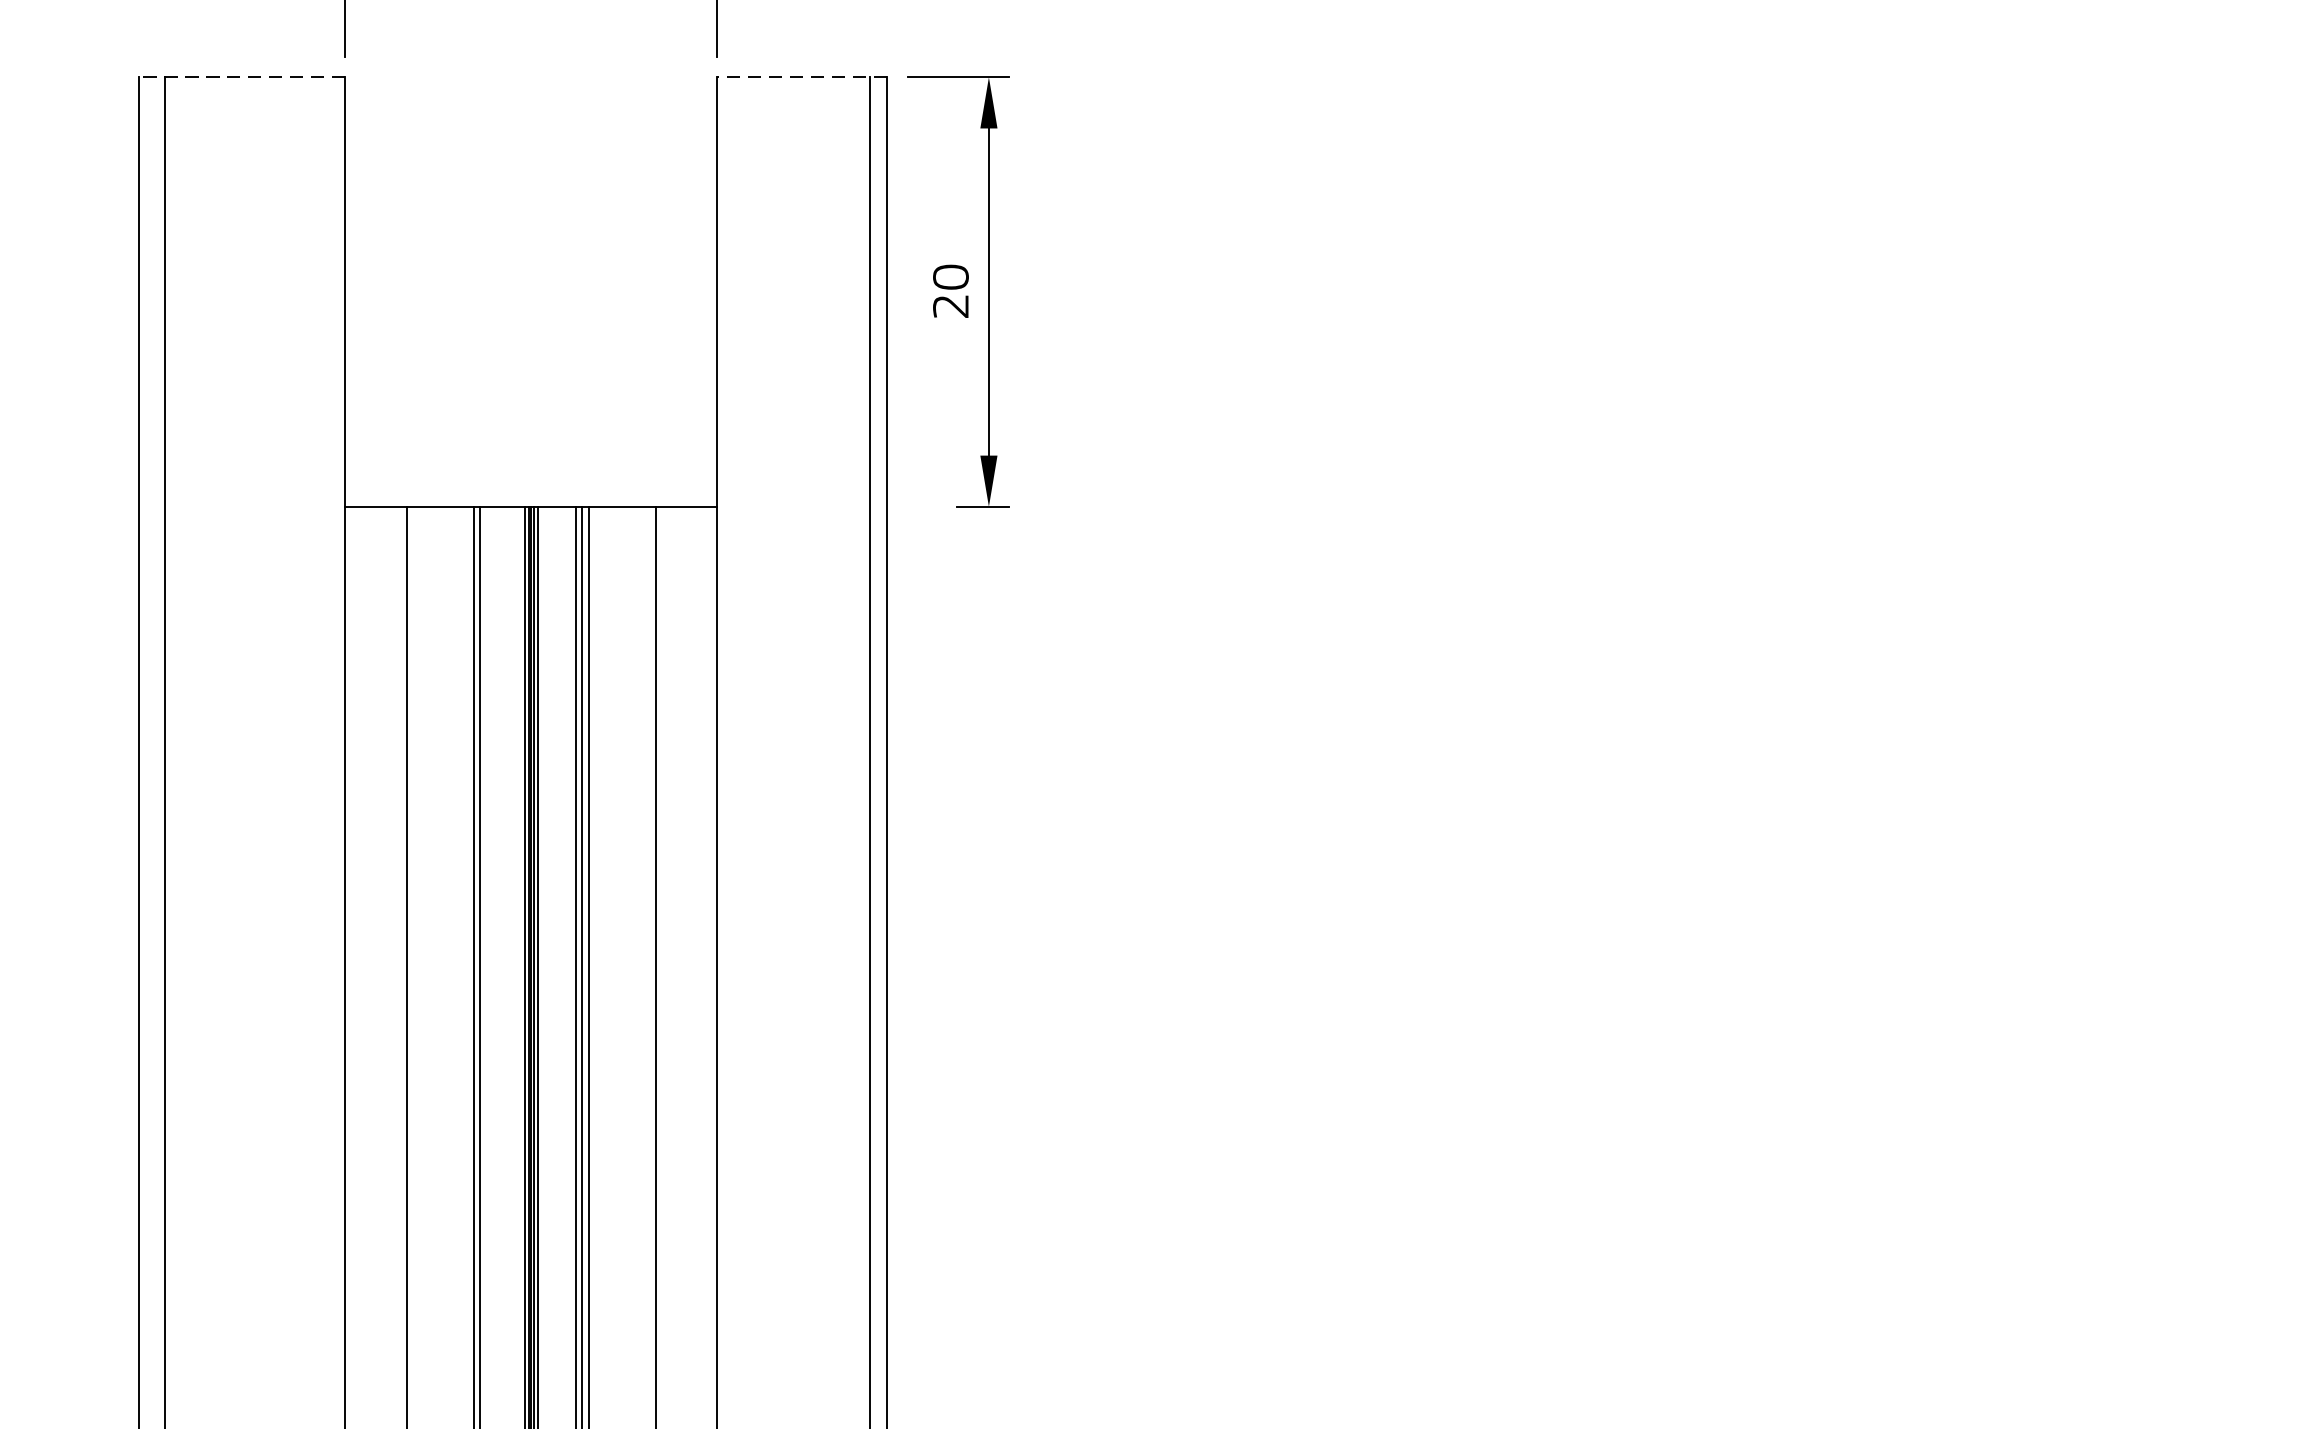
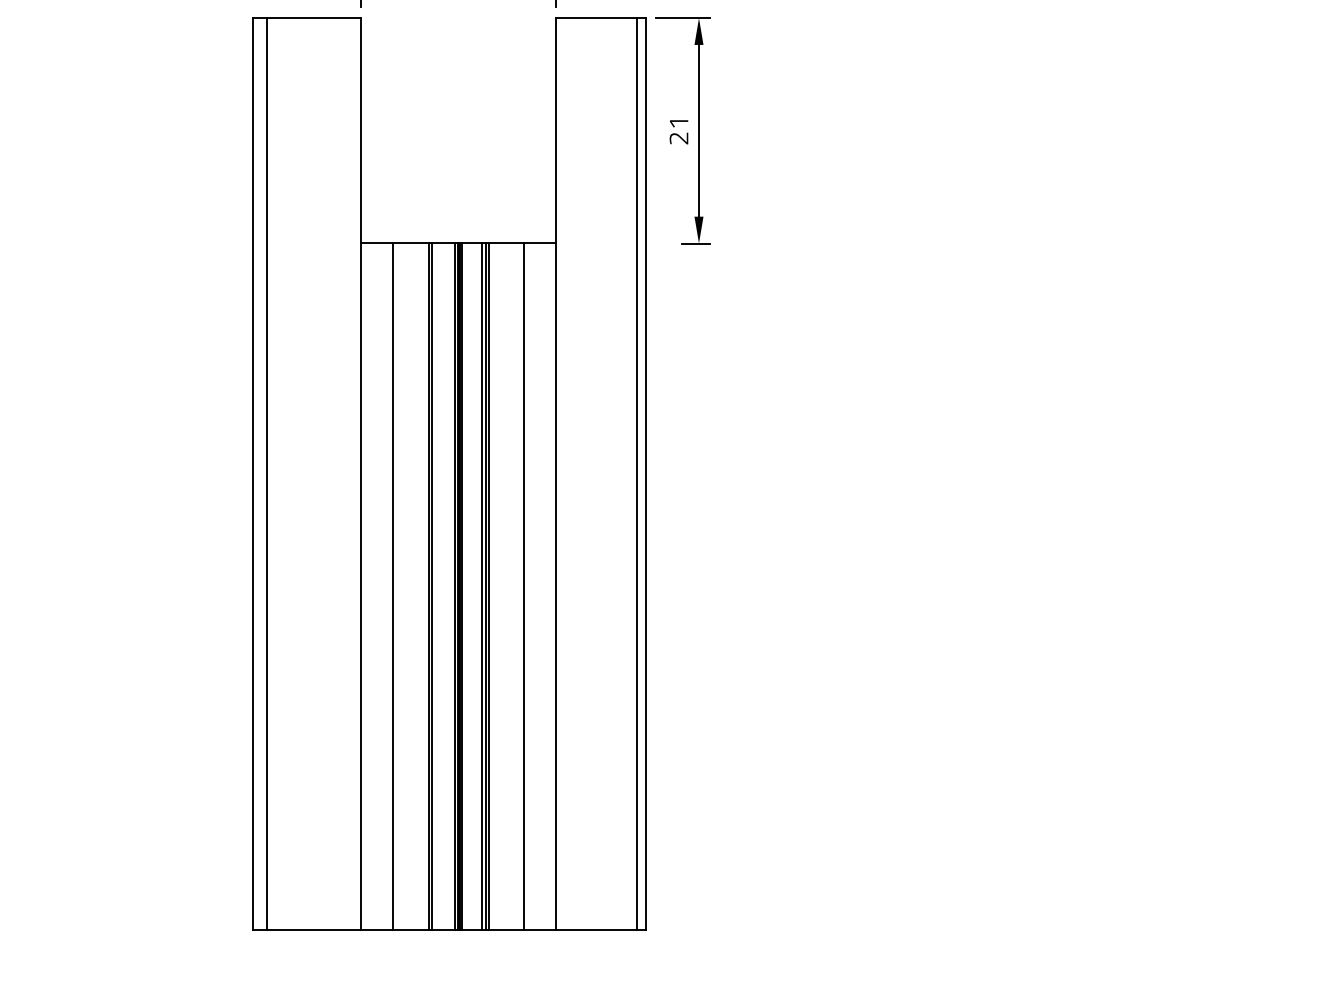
line: (241, 78) -> (306, 18), dashed -> solid
line: (803, 78) -> (601, 18), dashed -> solid
text: (949, 276) -> (678, 122), 20 -> 21

